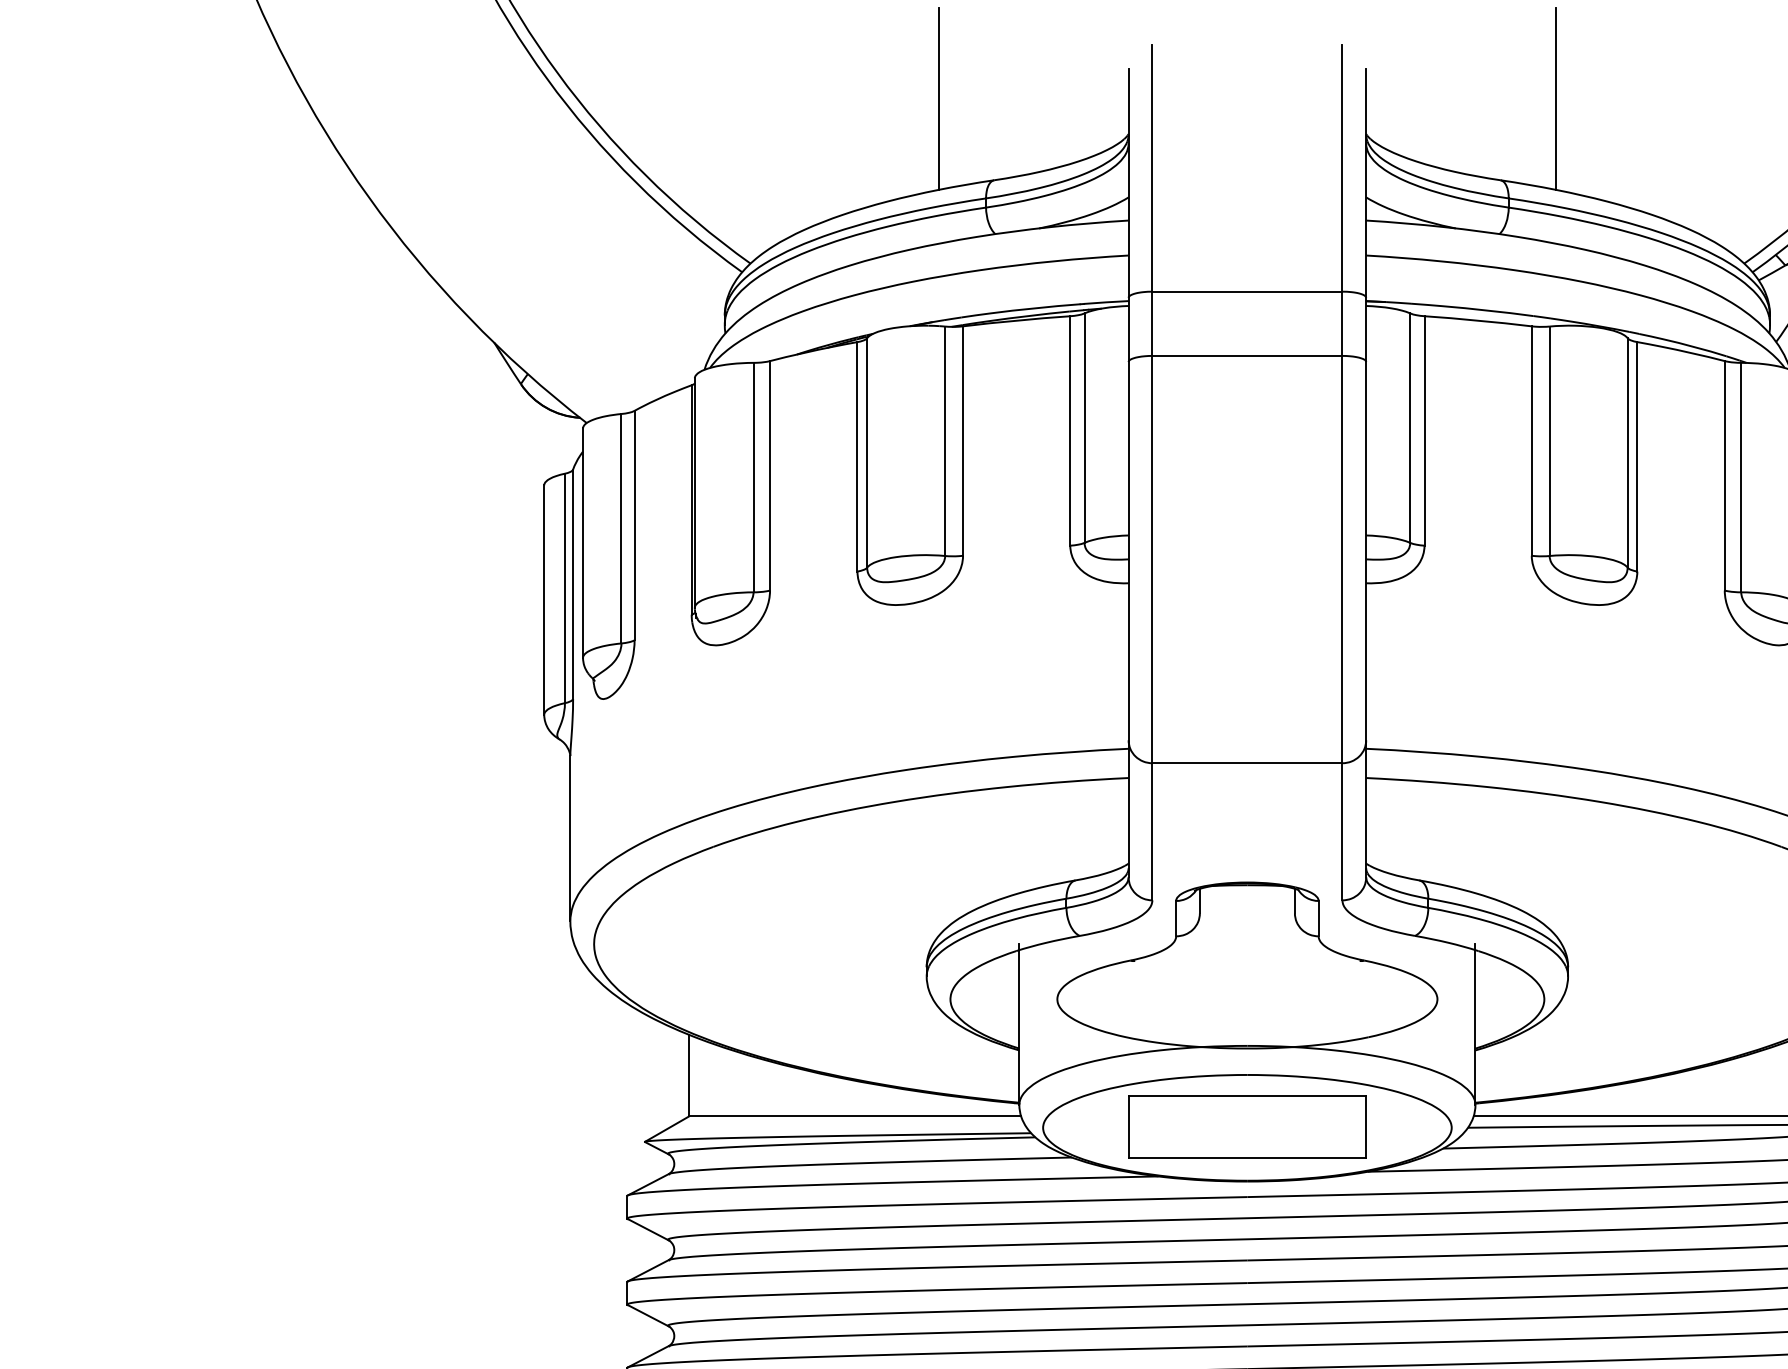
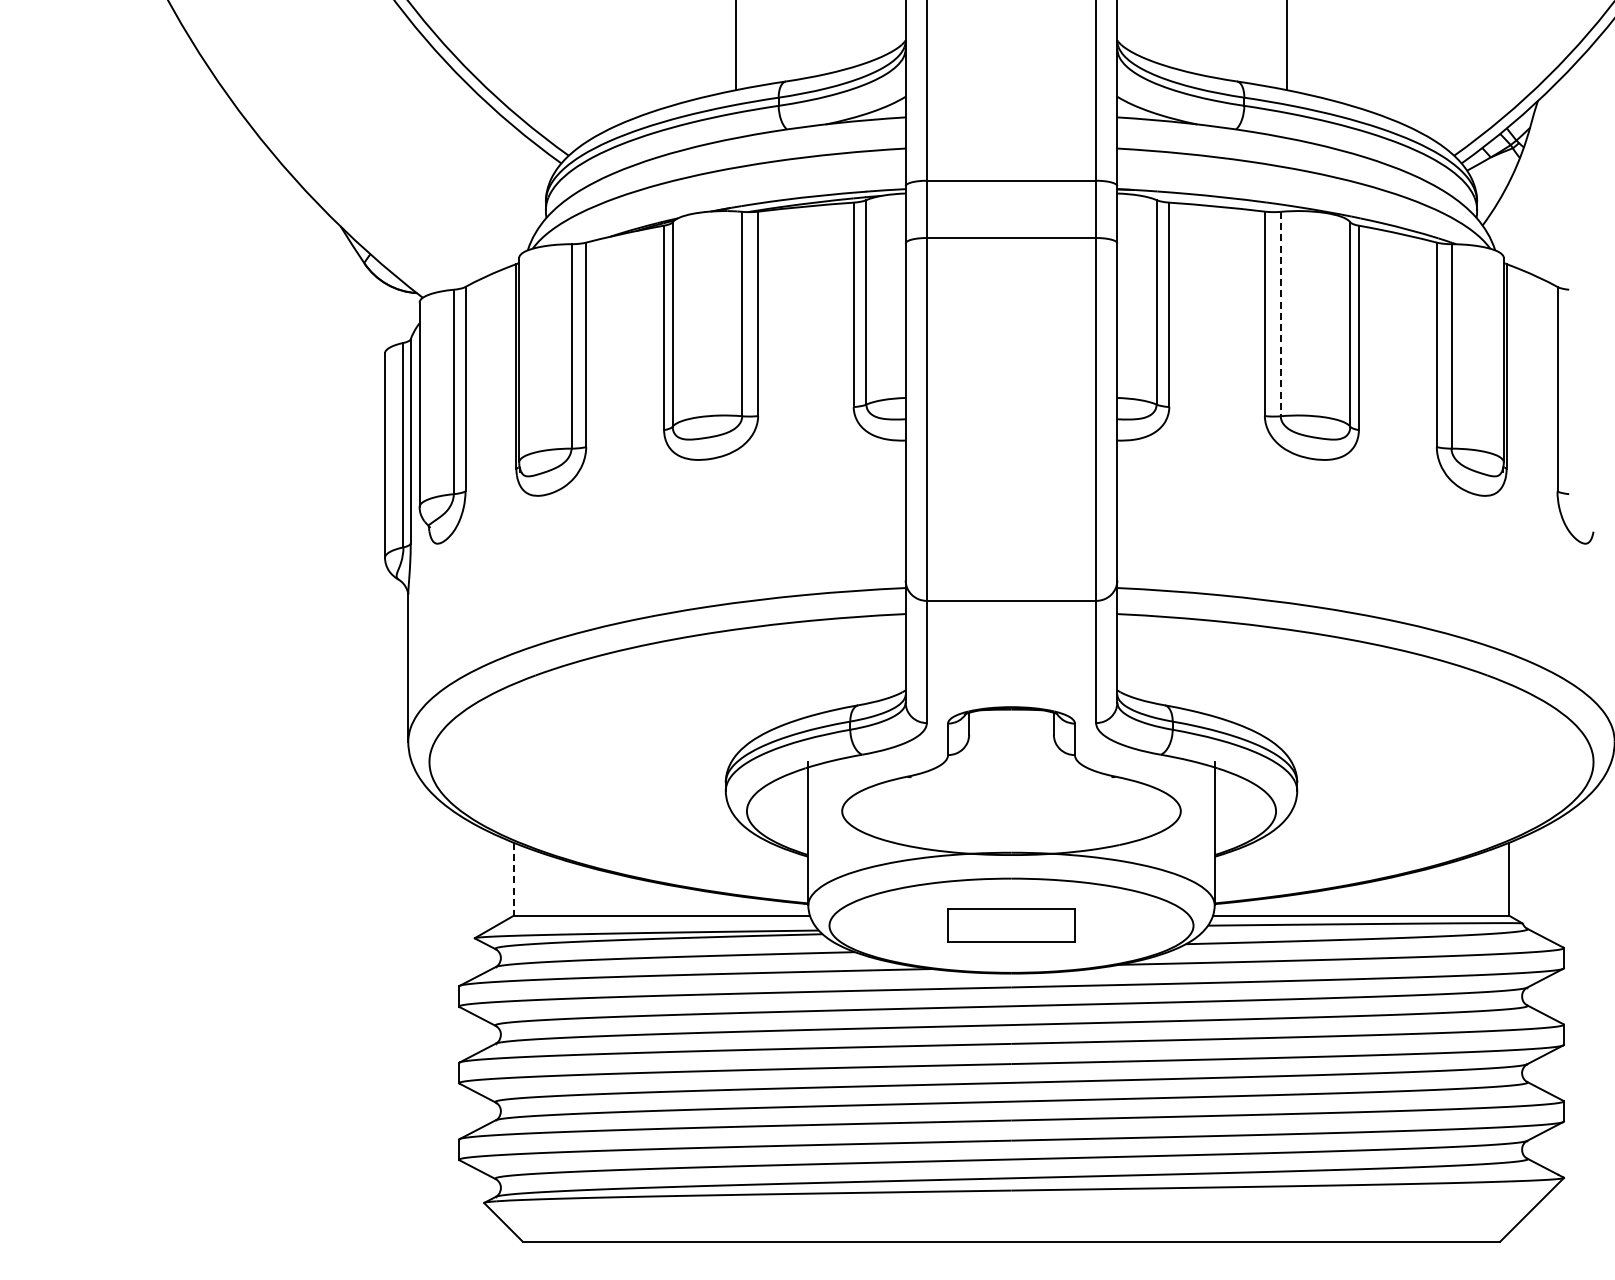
line: (1549, 441) -> (1280, 314), solid -> dashed
line: (689, 1075) -> (514, 879), solid -> dashed
part: (1247, 1127) -> (1011, 925), size x0.6

